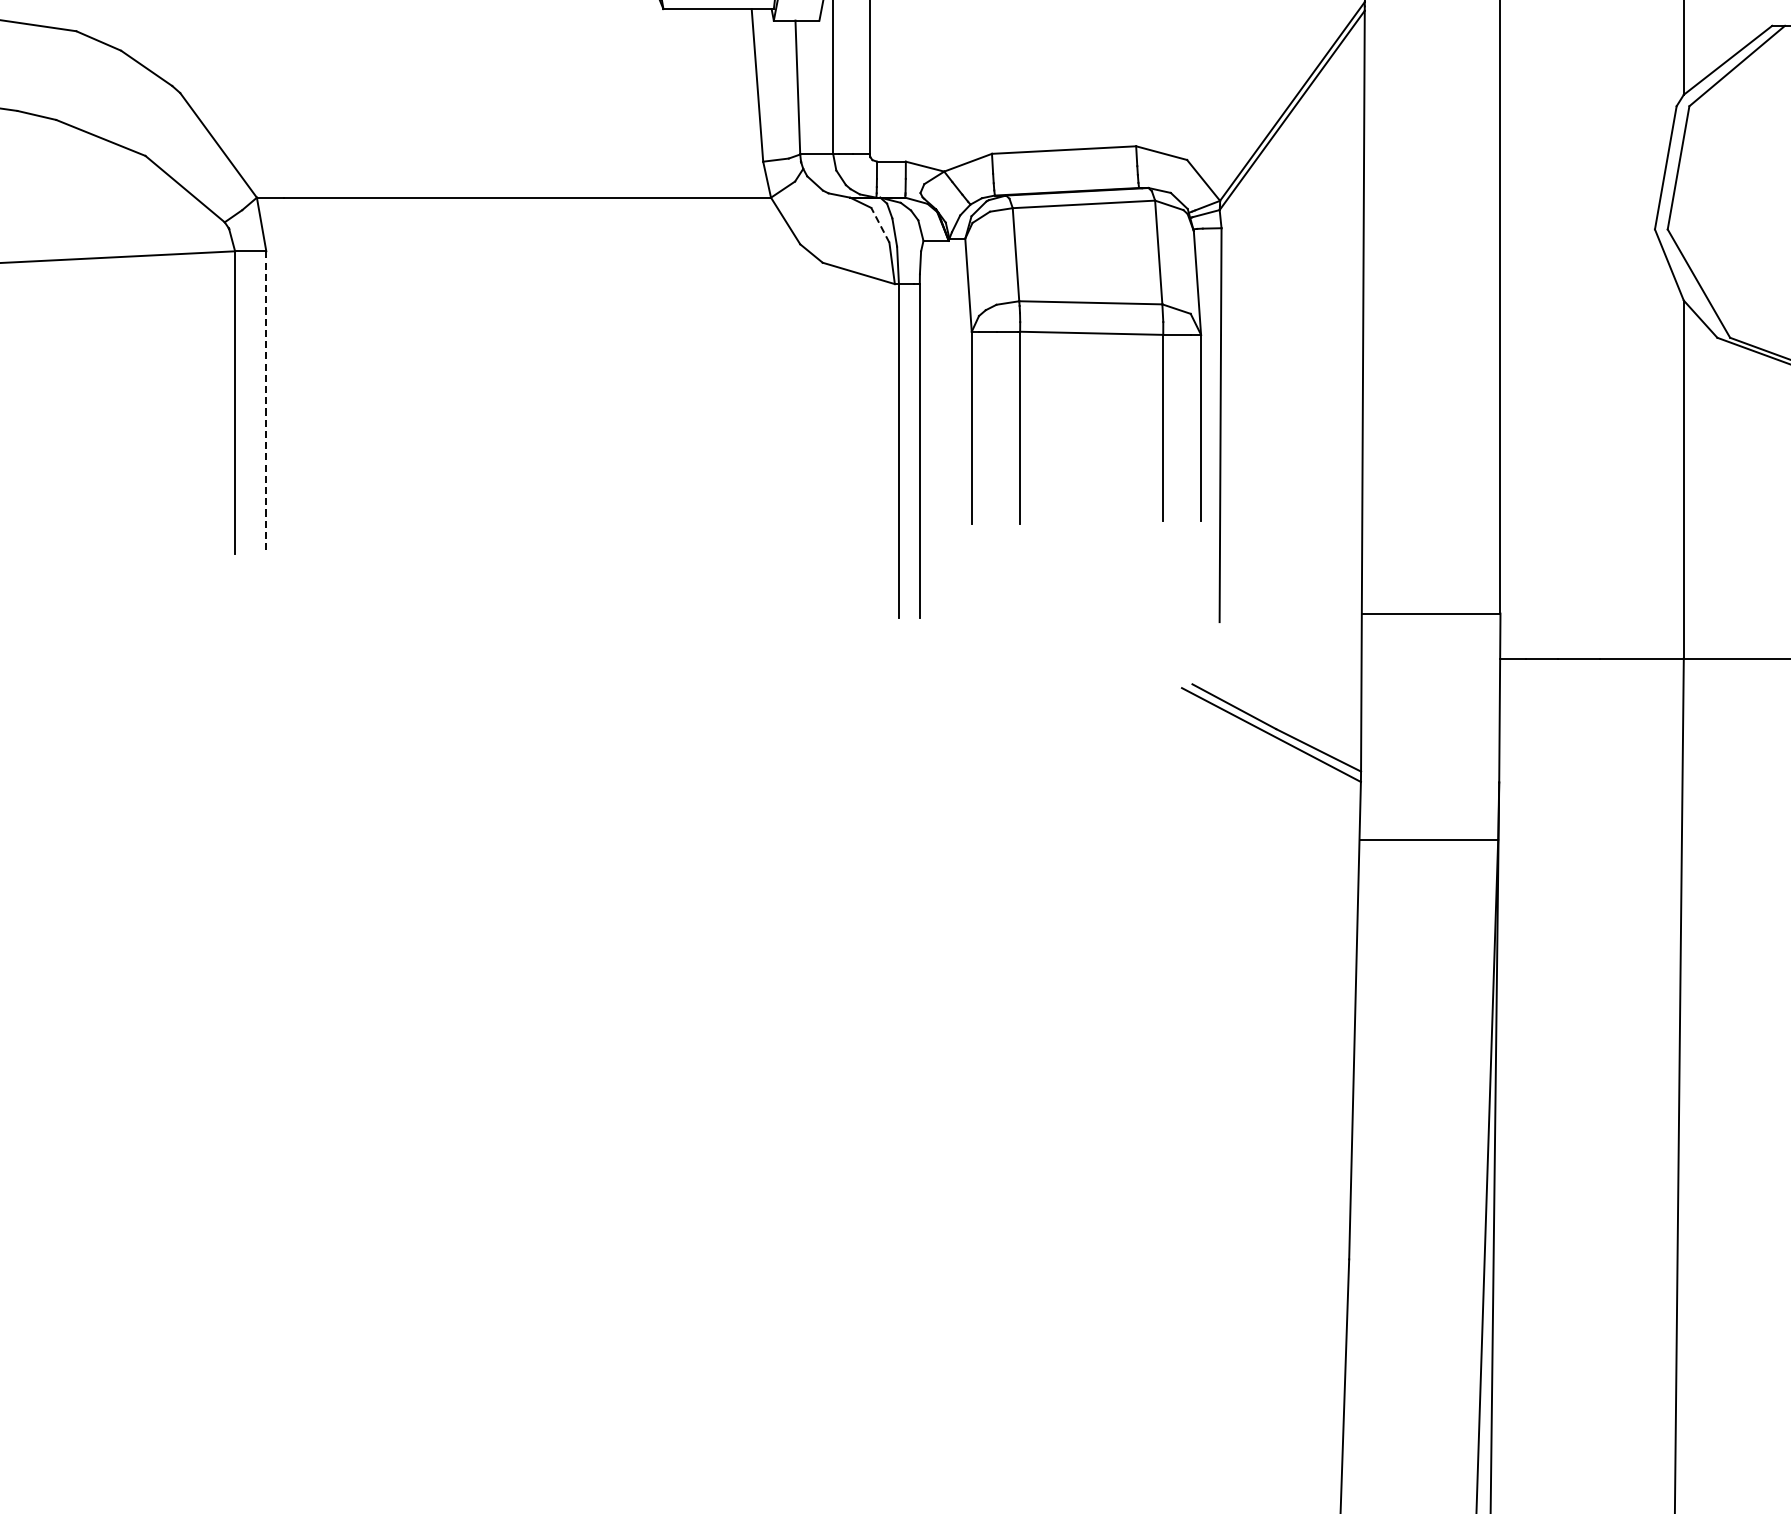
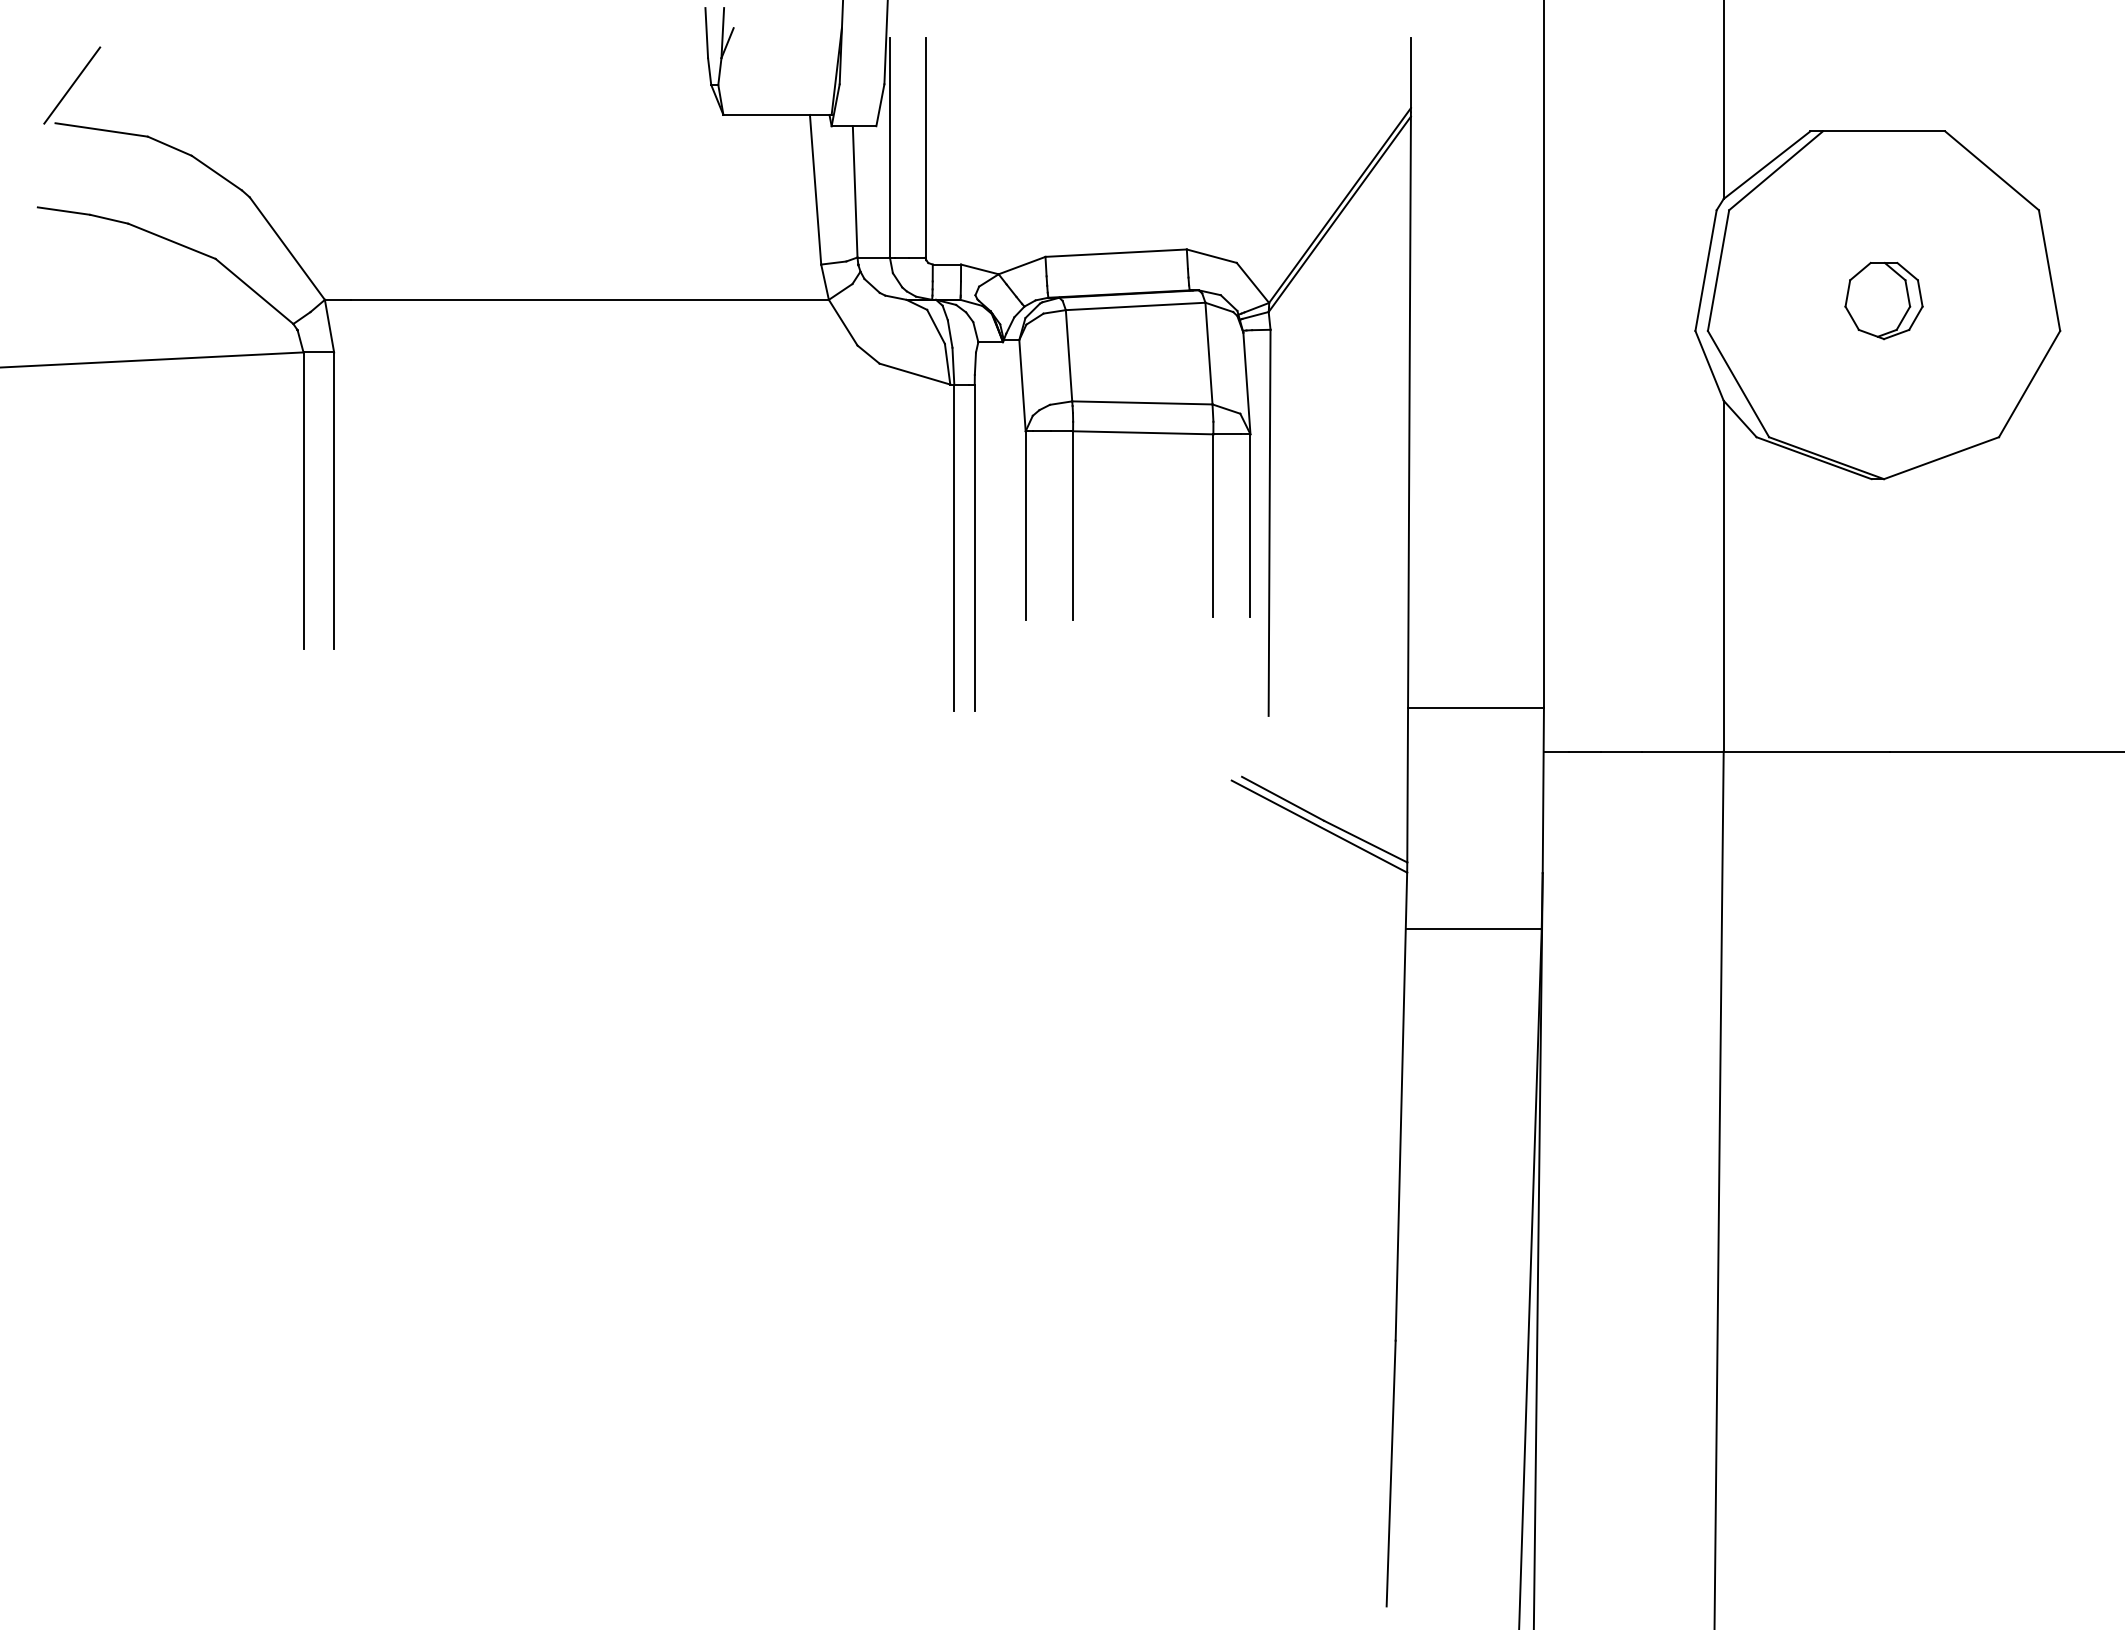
line: (879, 224) -> (935, 326), dashed -> solid
line: (266, 403) -> (334, 501), dashed -> solid

